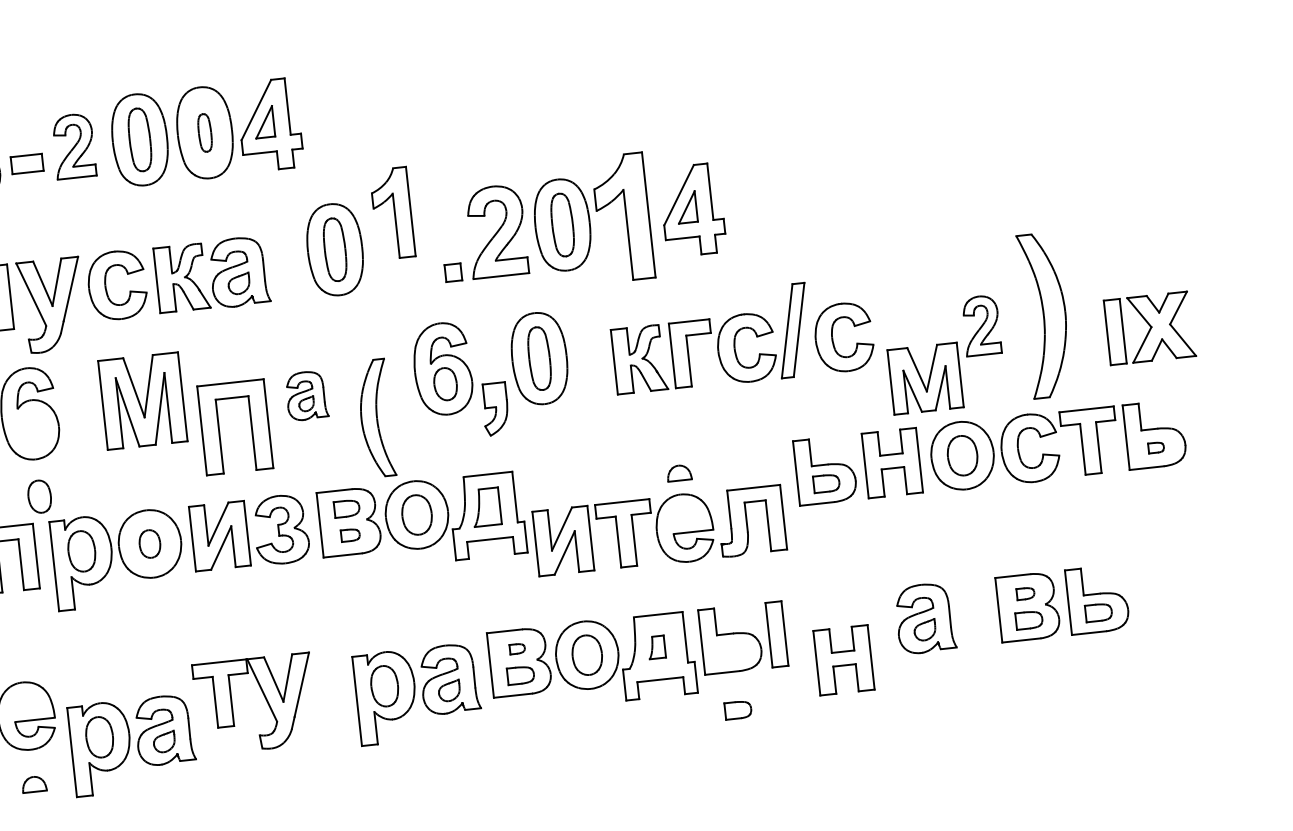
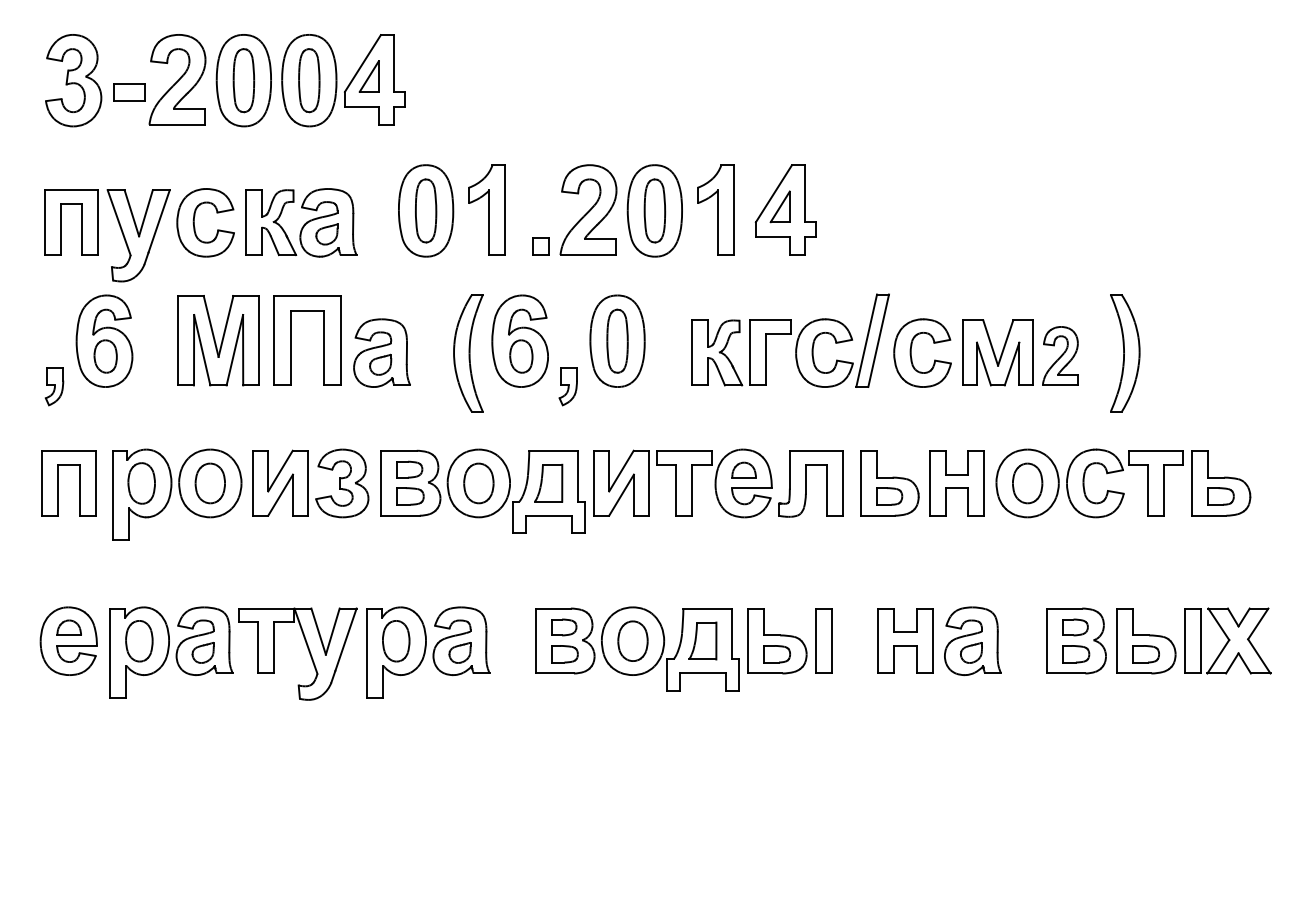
part: (205, 132) -> (309, 80), size x1.67
part: (73, 145) -> (177, 79), size x1.43
part: (391, 212) -> (486, 209), moved
part: (622, 217) -> (715, 209), size x0.71
part: (1045, 315) -> (1125, 353), size x0.71
part: (1149, 327) -> (1227, 640), moved
part: (924, 378) -> (997, 352), moved
part: (306, 395) -> (381, 352), size x1.43
part: (494, 409) -> (567, 386), size x0.71
part: (376, 418) -> (468, 353), moved
part: (219, 428) -> (291, 340), moved
part: (1155, 447) -> (1220, 496), size x1.67
part: (39, 496) -> (105, 356), moved
part: (659, 530) -> (718, 483), moved
part: (350, 535) -> (410, 496), size x1.43
part: (149, 544) -> (209, 483), size x1.43
part: (1025, 593) -> (1075, 627), size x1.43
part: (656, 646) -> (702, 640), size x1.67
part: (517, 648) -> (564, 627), size x1.67
part: (843, 659) -> (905, 640), moved
part: (418, 693) -> (428, 652), moved
part: (737, 710) -> (776, 654), moved
part: (132, 745) -> (171, 652), moved
part: (33, 784) -> (68, 627), moved

